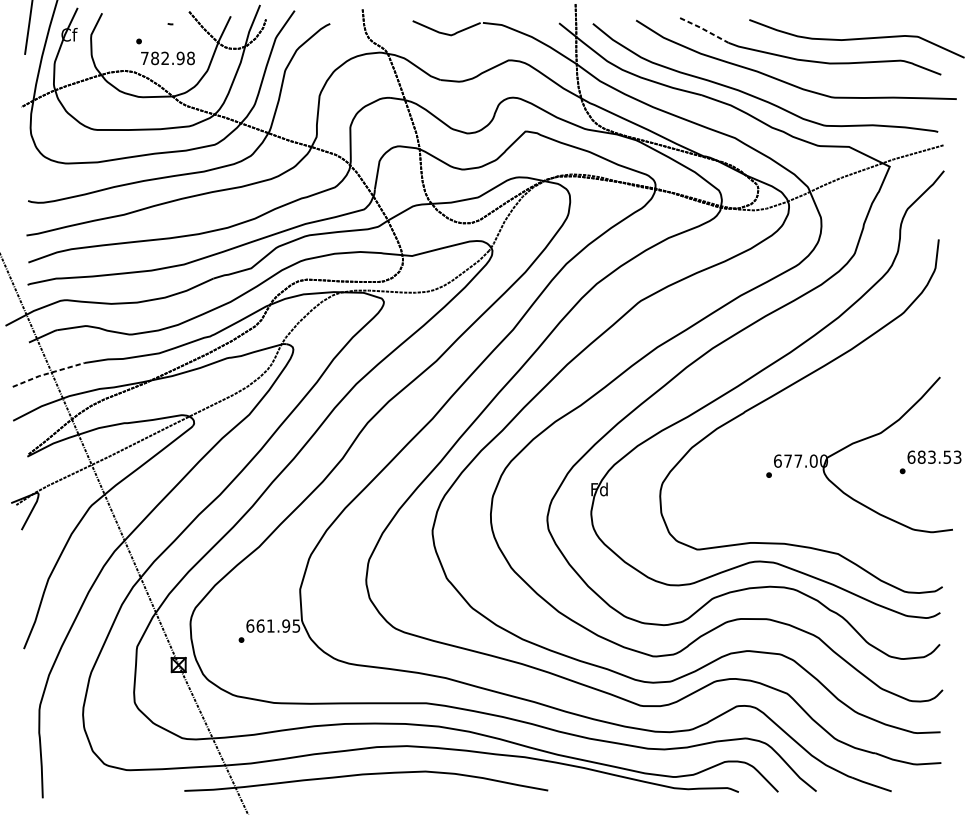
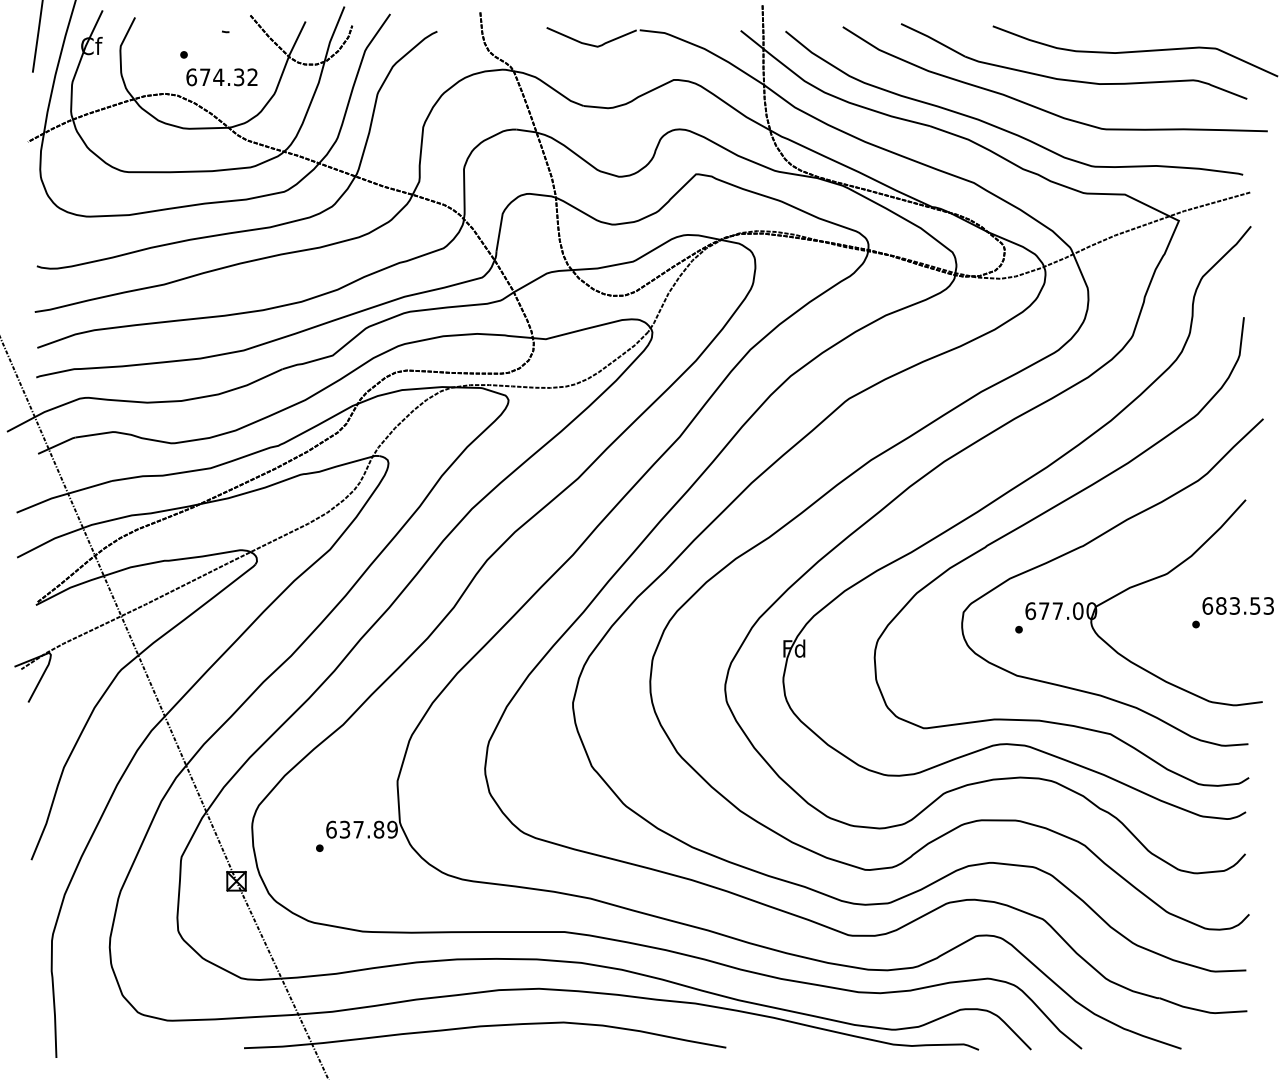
line: (703, 29) -> (932, 39), dashed -> solid
text: (168, 58) -> (222, 77), 782.98 -> 674.32
line: (48, 373) -> (63, 495), dashed -> solid
curve: (823, 409) -> (1091, 542), added
text: (278, 625) -> (368, 829), 661.95 -> 637.89

